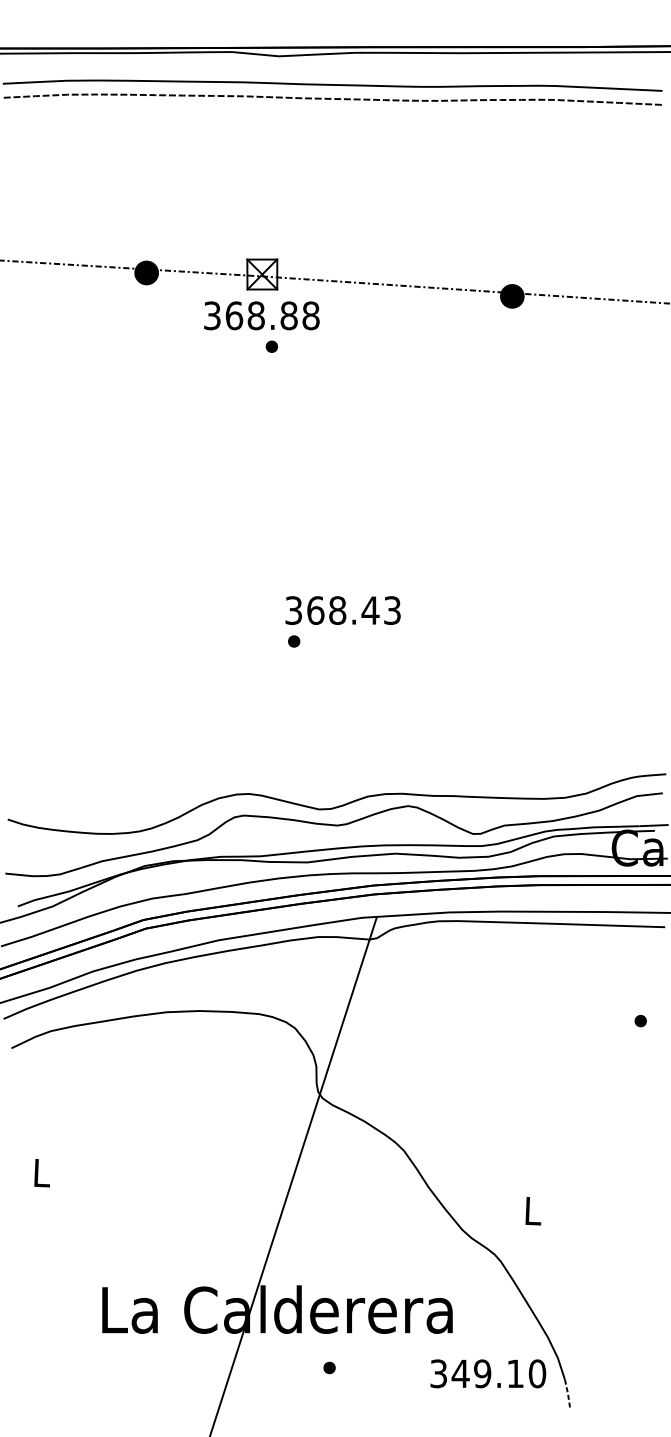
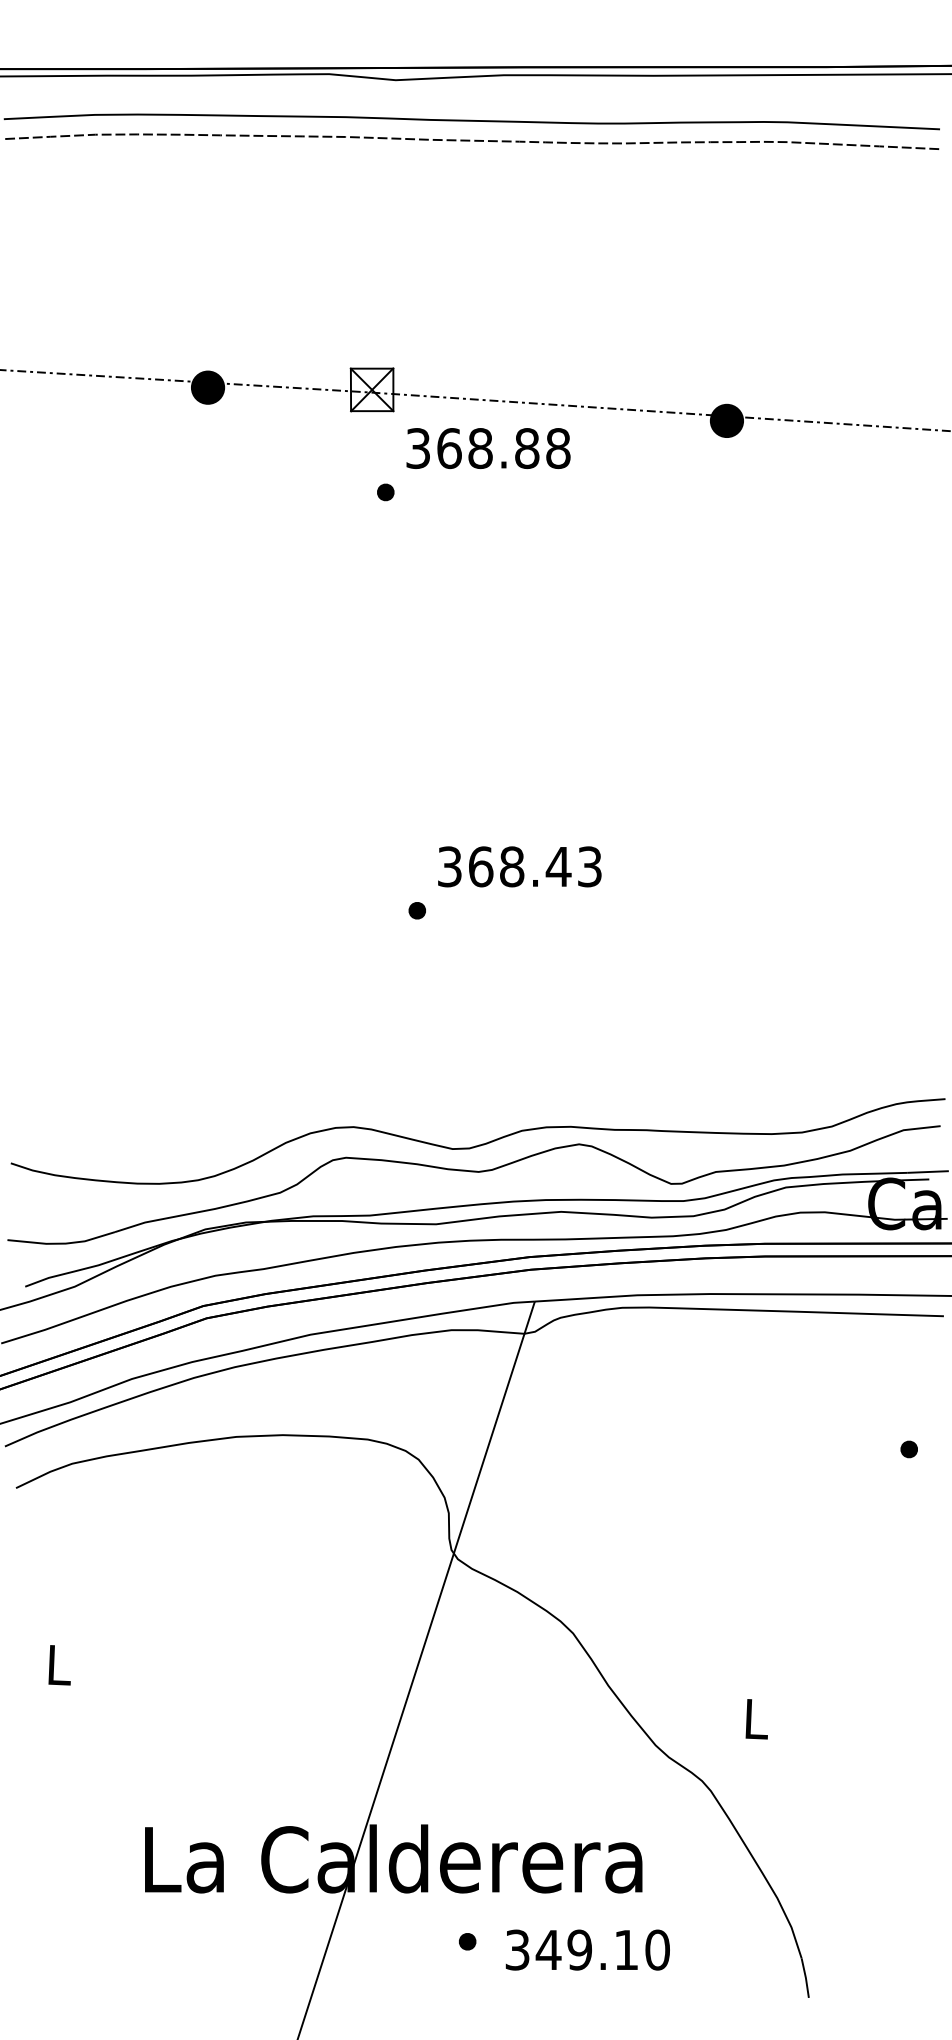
text: (261, 315) -> (488, 448), moved
text: (342, 610) -> (519, 866), moved
text: (488, 1373) -> (587, 1949), moved
line: (567, 1393) -> (805, 1978), dashed -> solid

